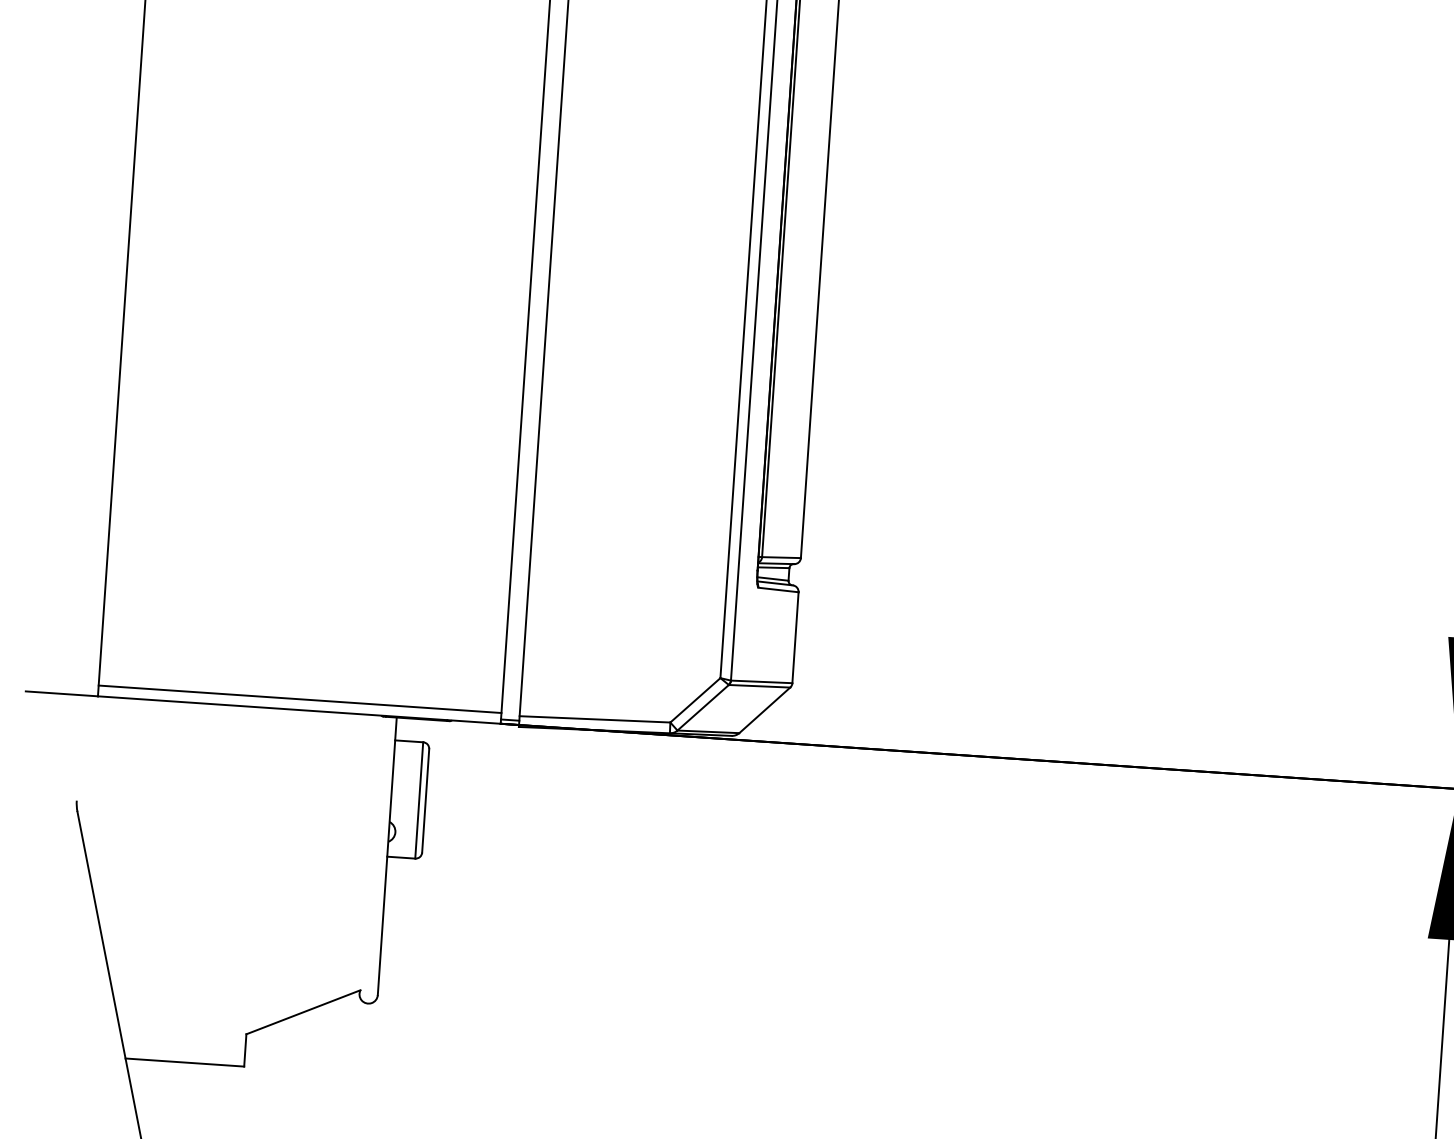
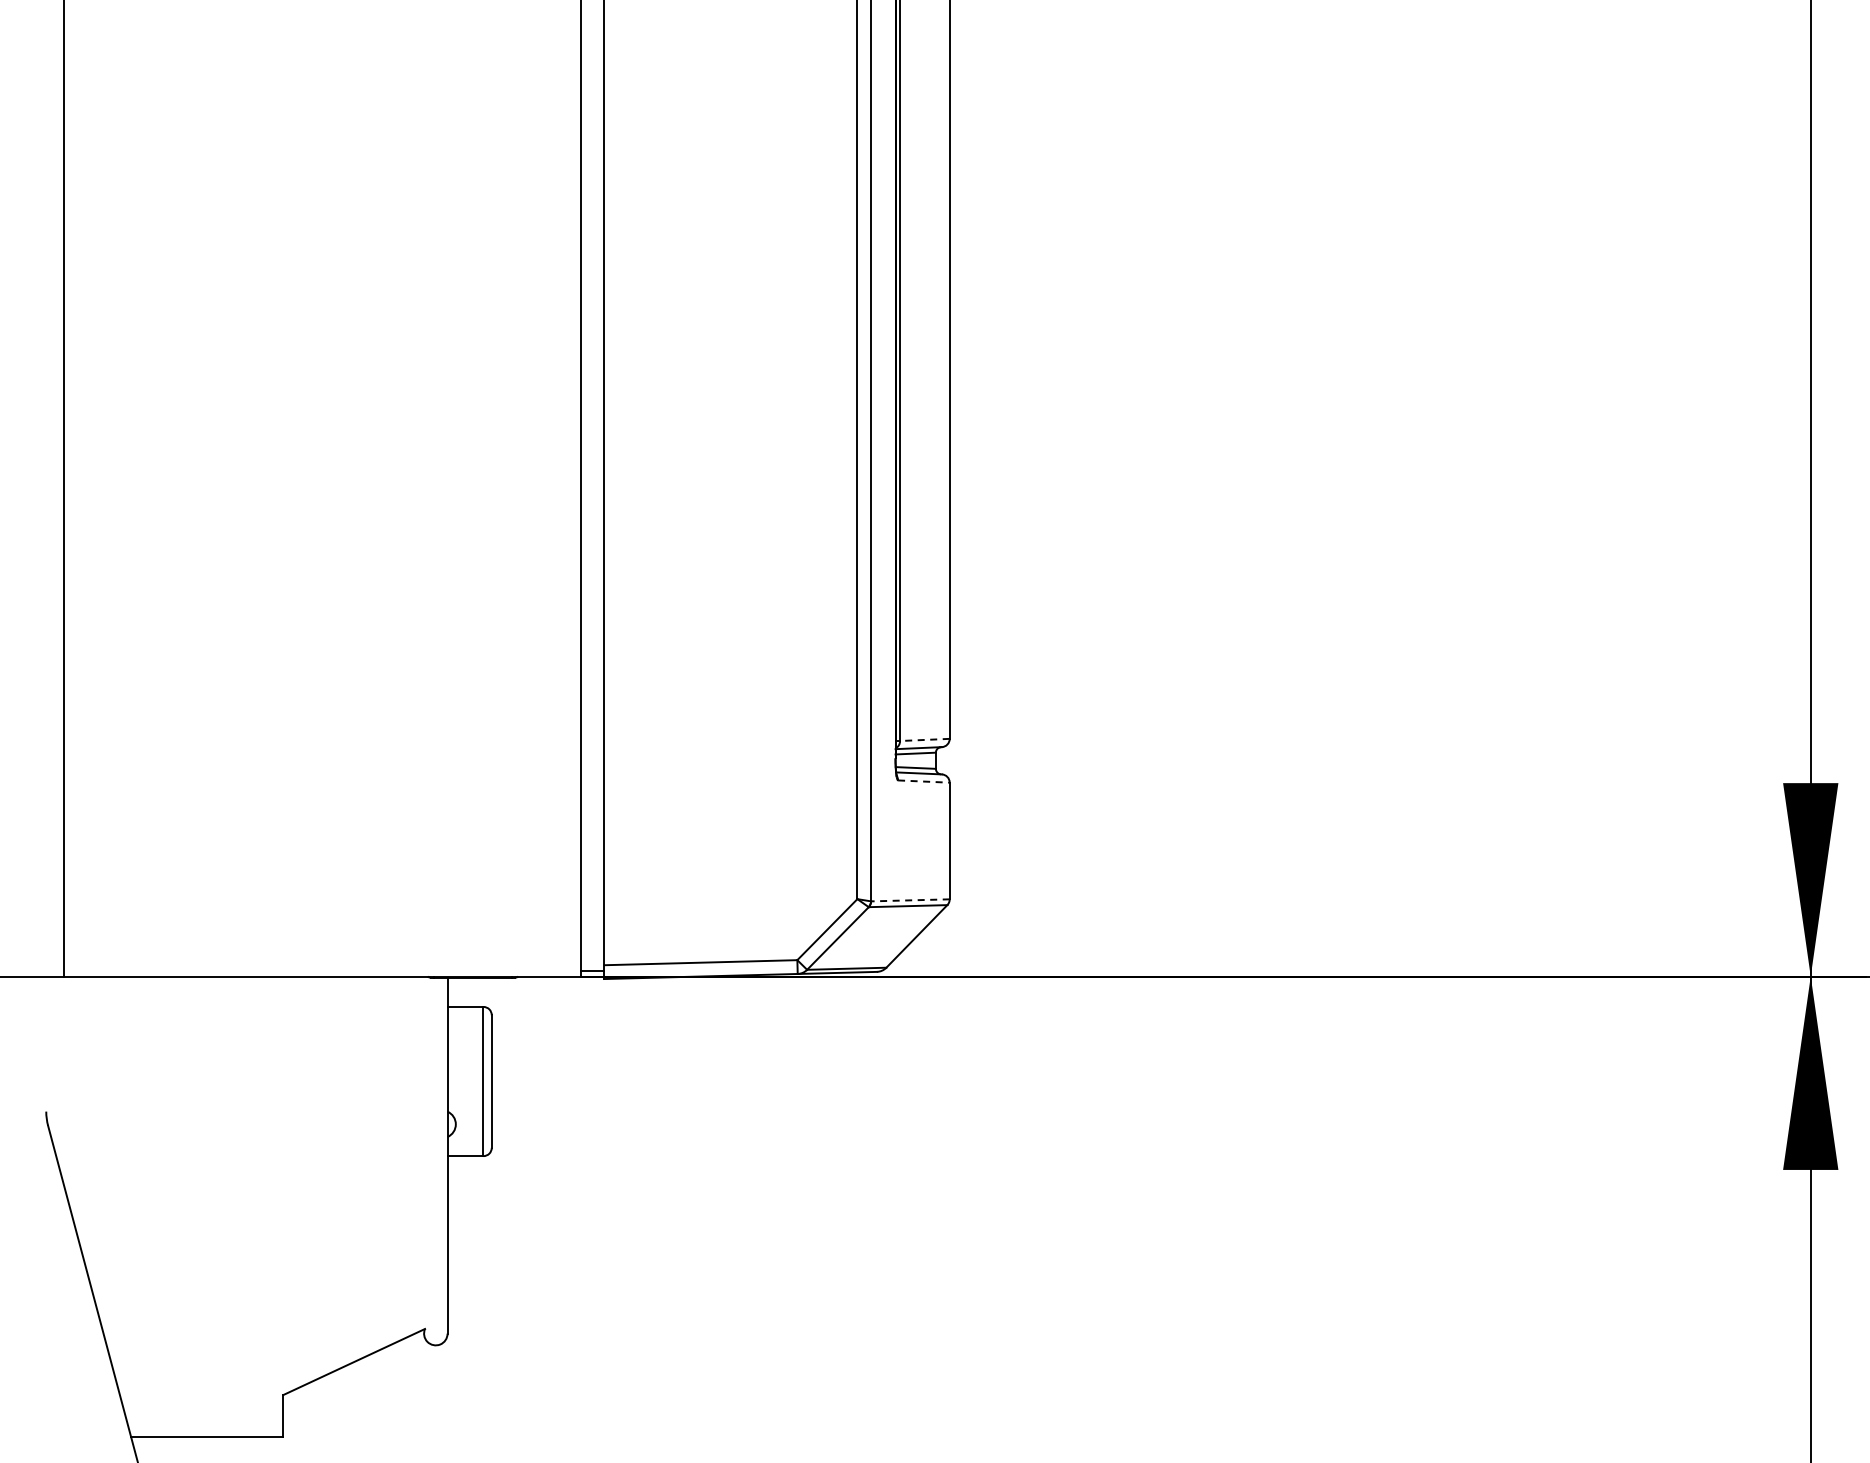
line: (781, 557) -> (924, 739), solid -> dashed
line: (778, 589) -> (923, 781), solid -> dashed
line: (760, 681) -> (909, 900), solid -> dashed
line: (300, 699) -> (322, 962), removed

